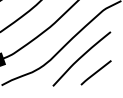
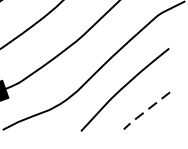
line: (95, 73) -> (145, 111), solid -> dashed

